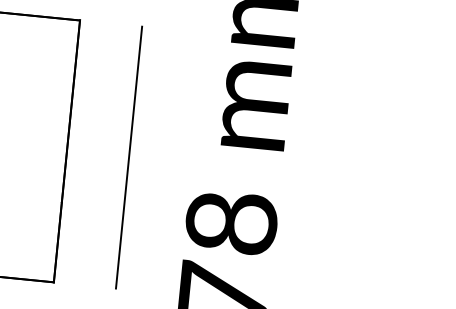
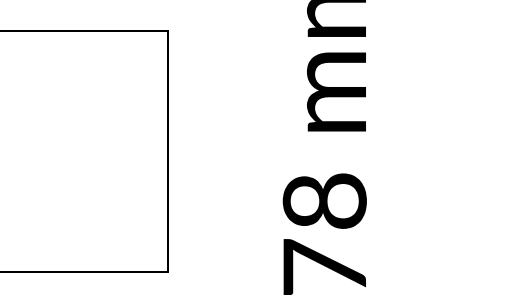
line: (129, 157) -> (225, 150), removed

